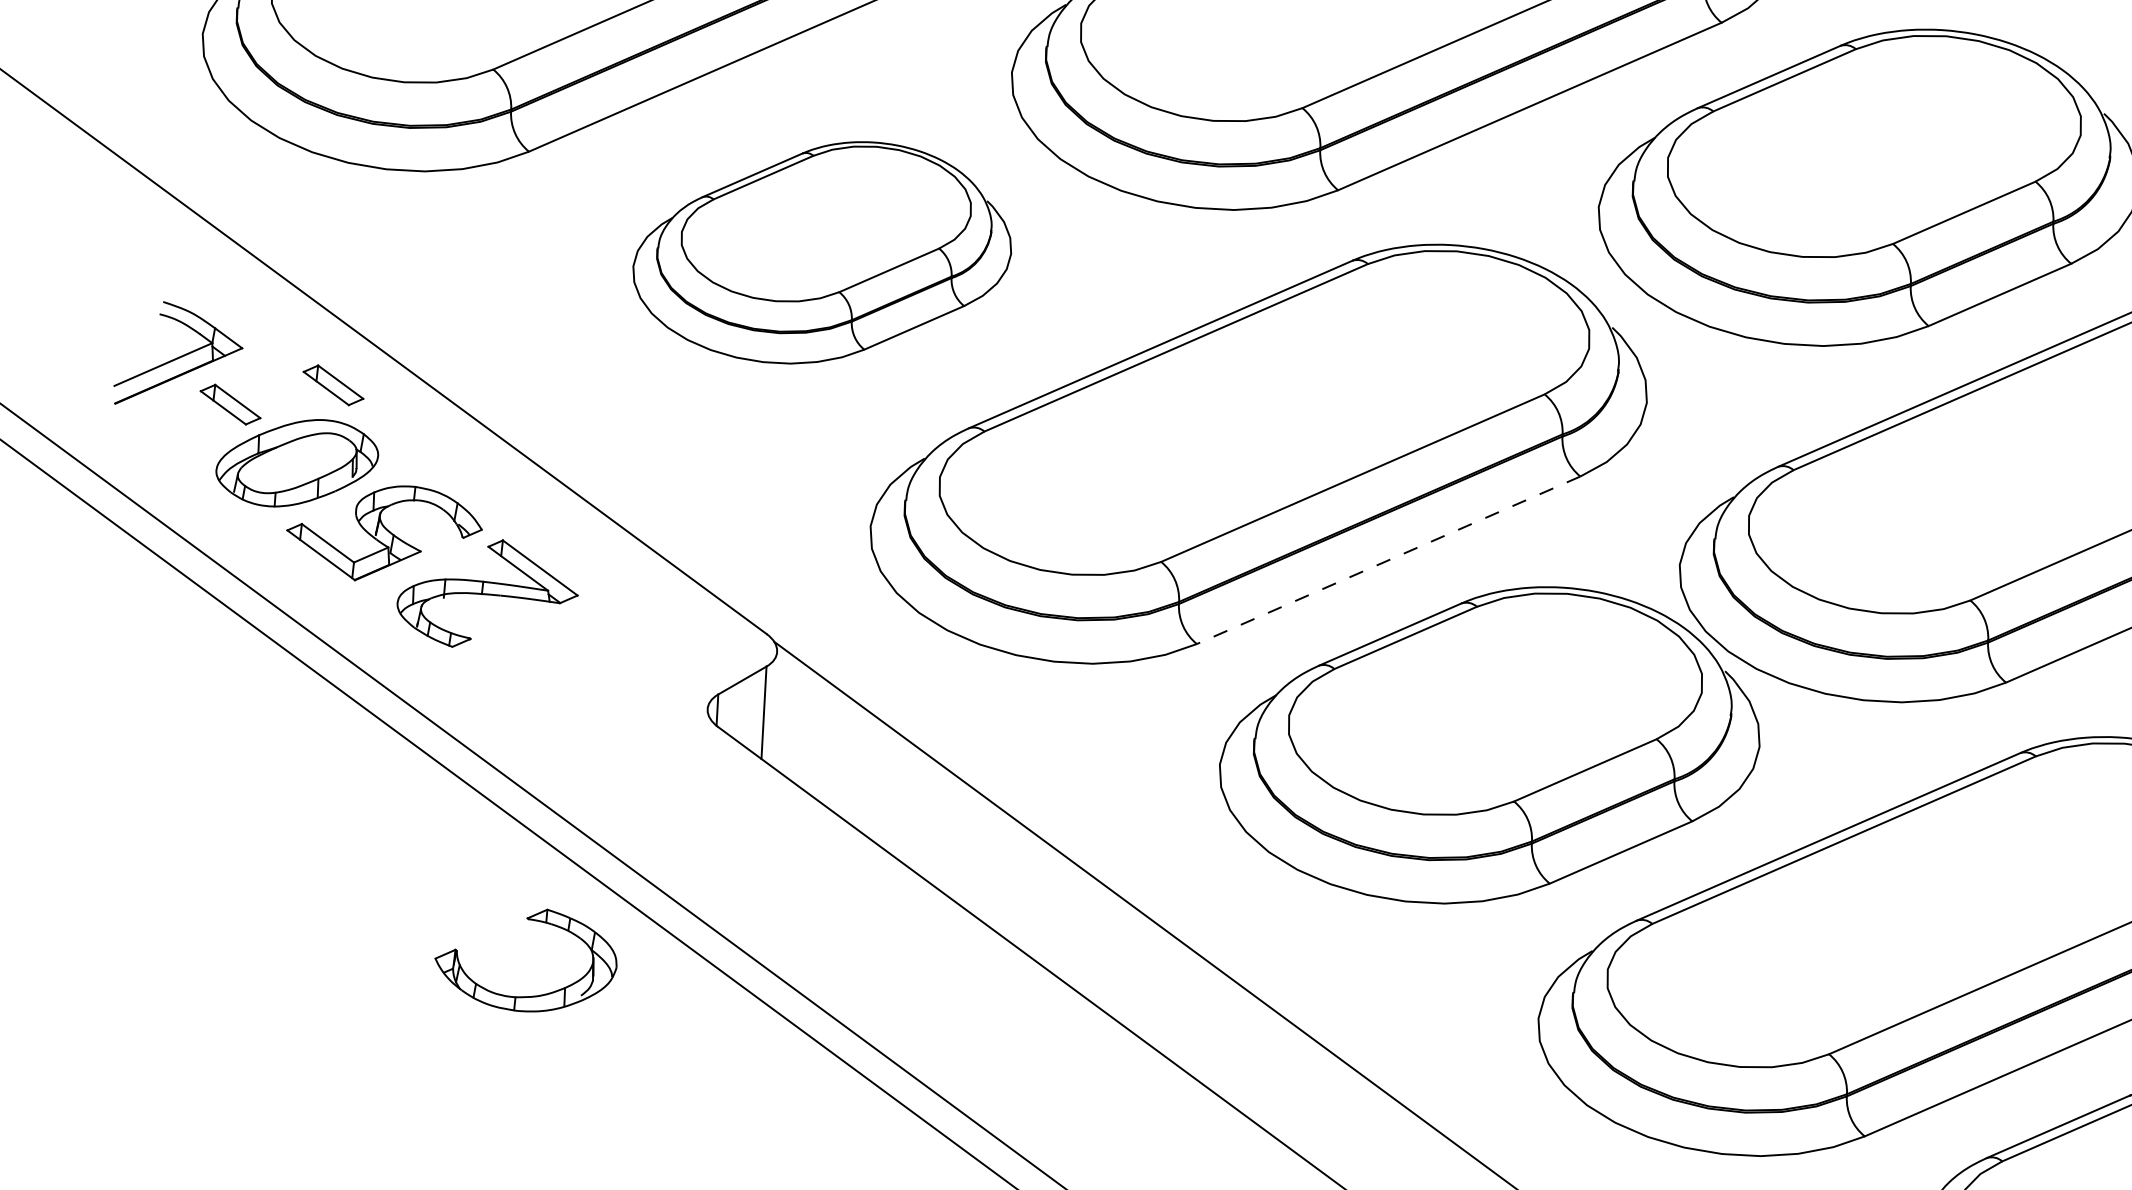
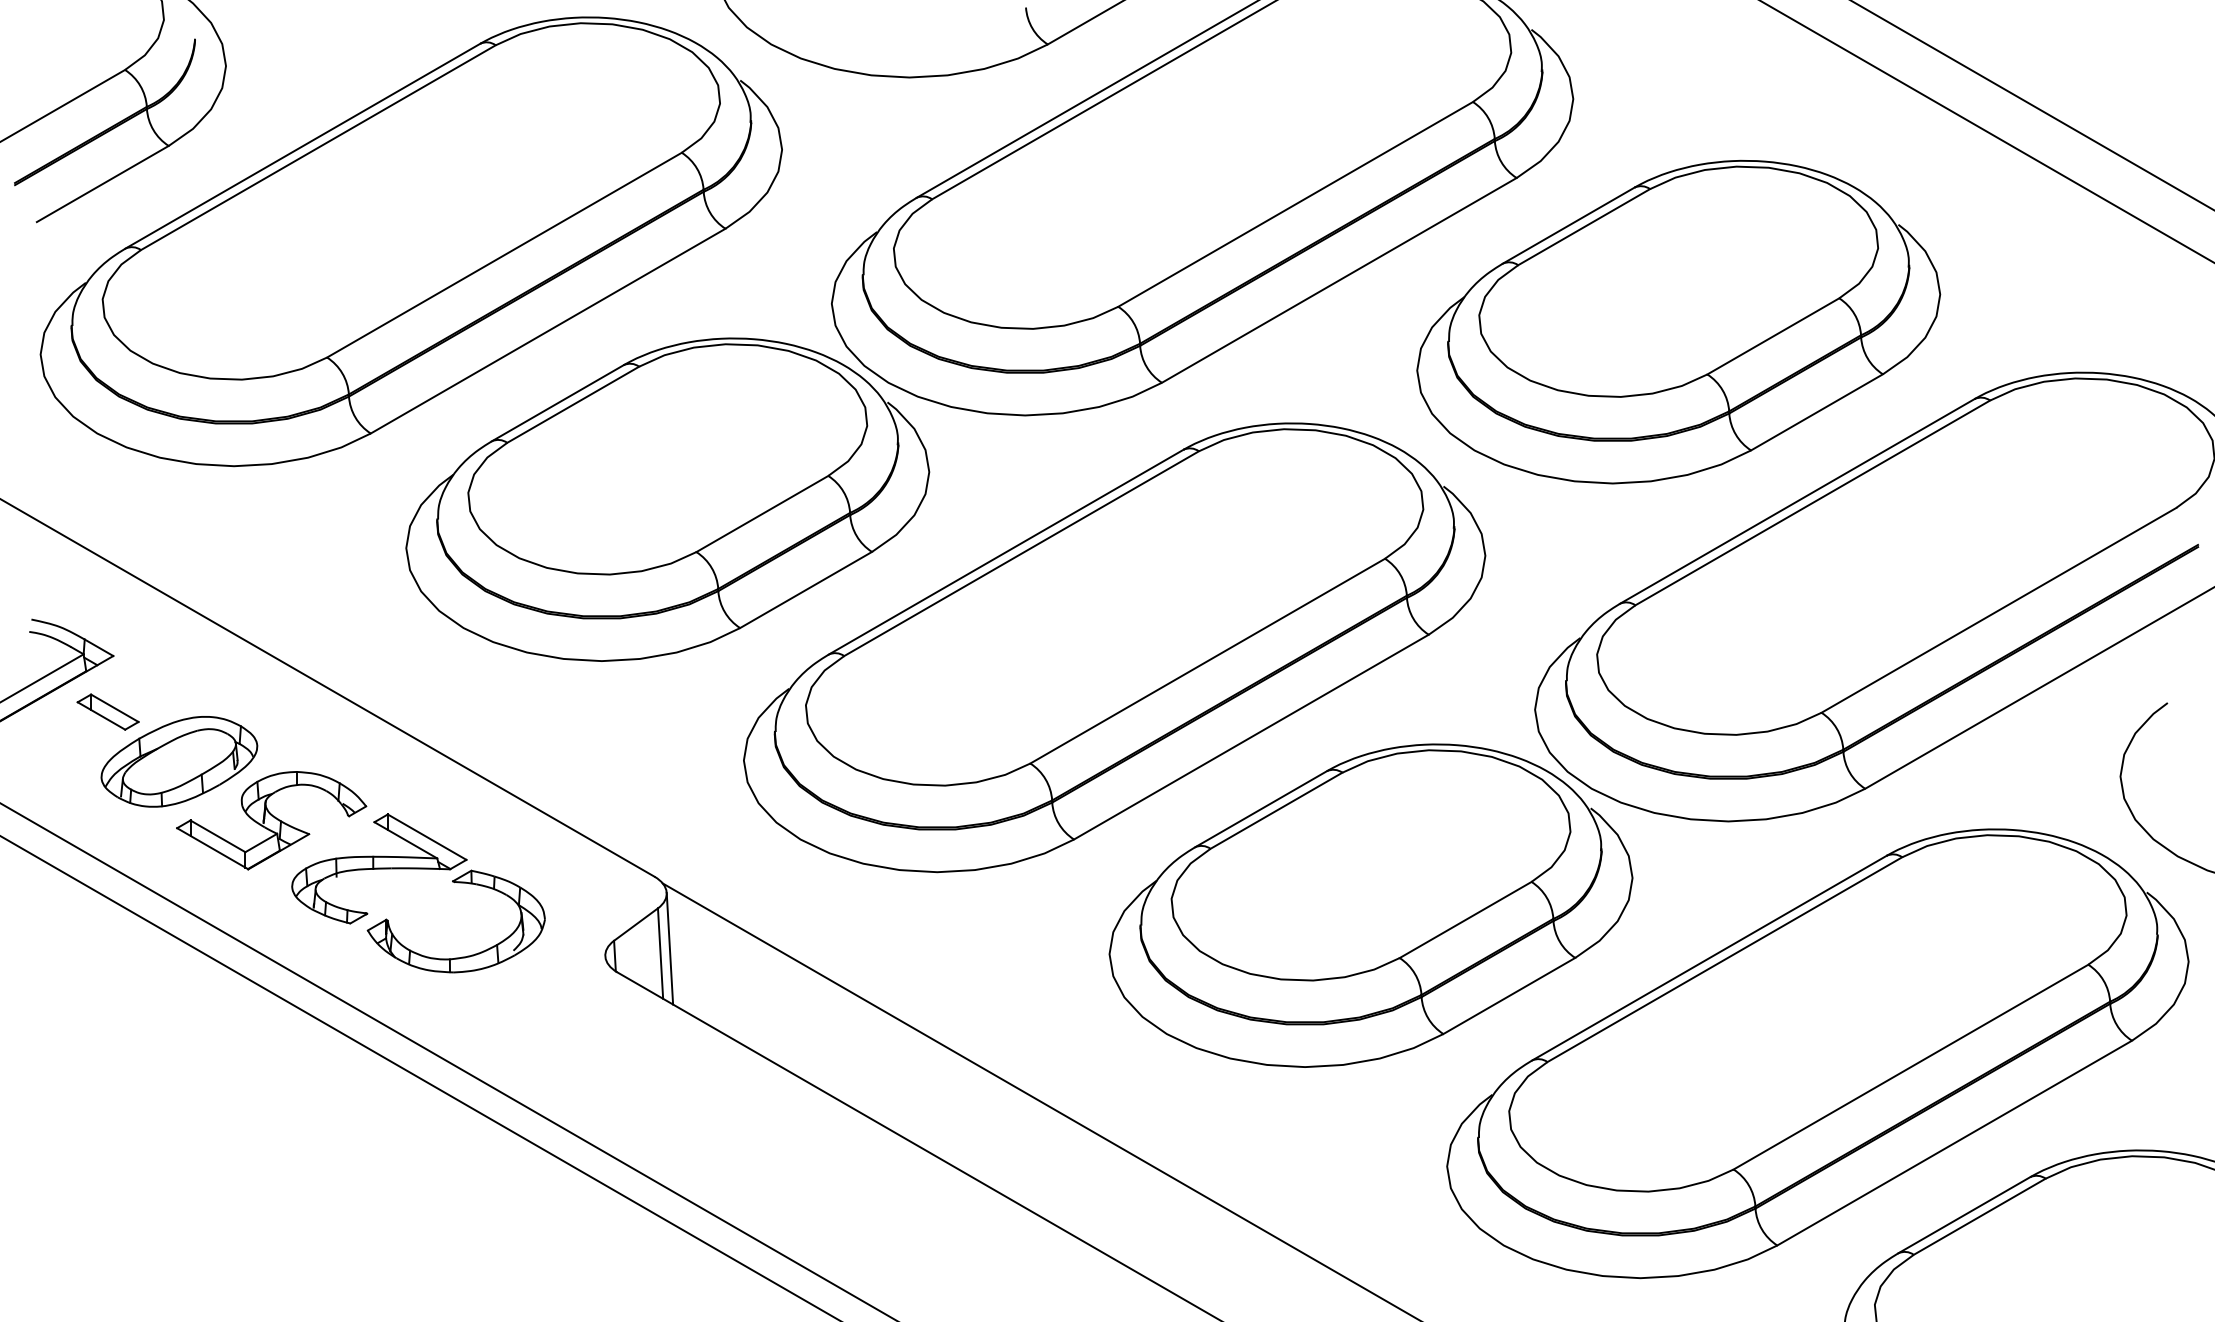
part: (822, 252) -> (667, 499), size x1.43
part: (332, 384) -> (205, 681), removed
line: (1388, 560) -> (1251, 737), dashed -> solid
line: (773, 708) -> (669, 948), added
part: (528, 995) -> (462, 956), moved

